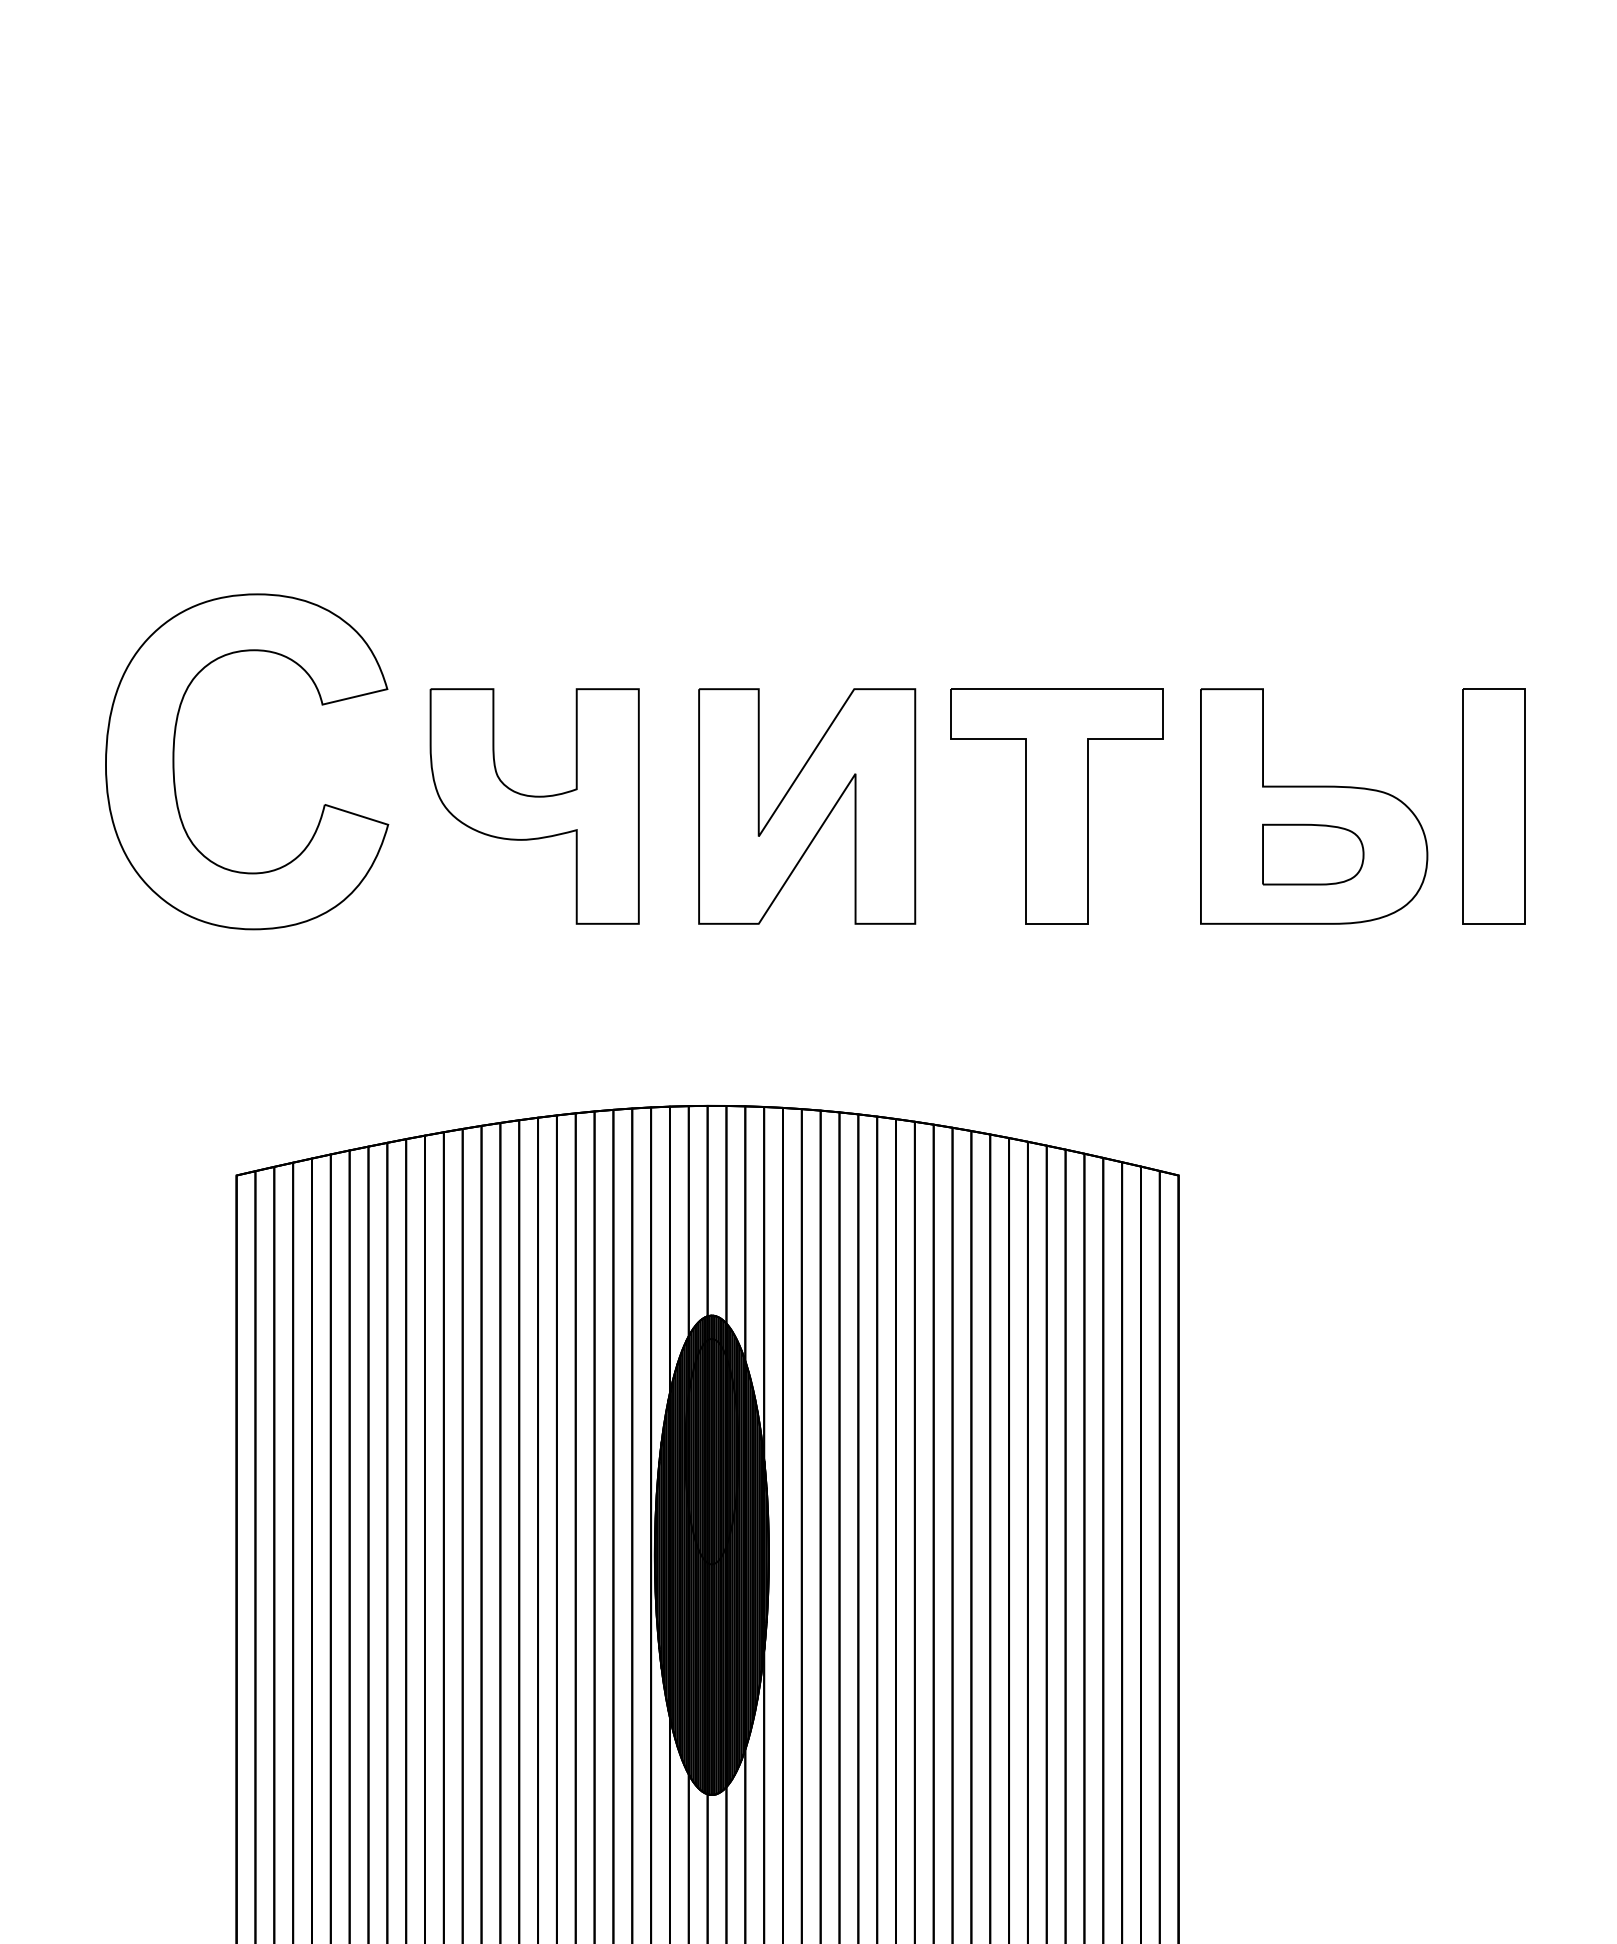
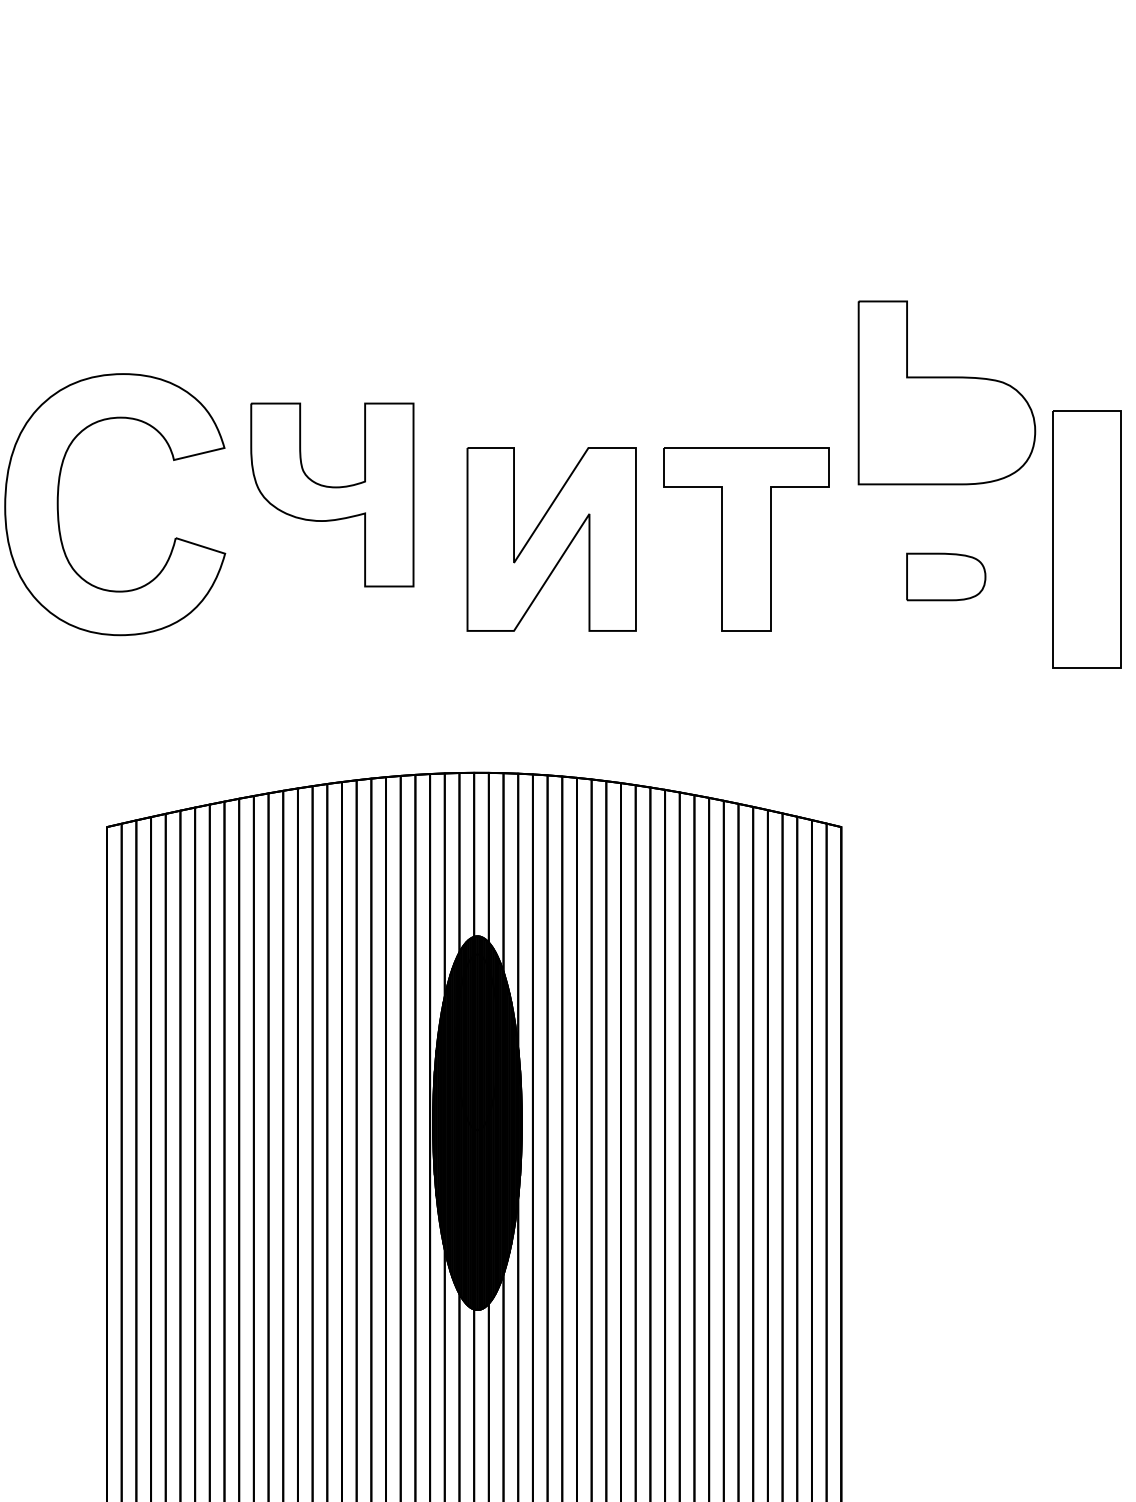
part: (534, 806) -> (332, 495), moved
part: (1314, 806) -> (947, 392), moved
part: (1493, 806) -> (1086, 539), size x1.4

